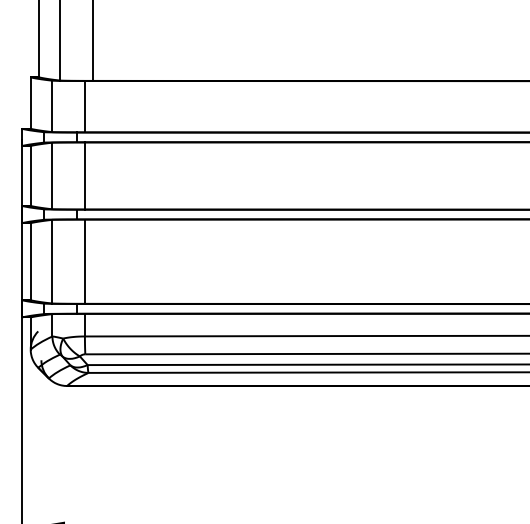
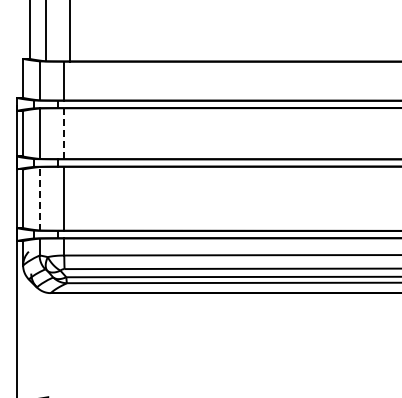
line: (85, 175) -> (64, 133), solid -> dashed
line: (52, 261) -> (39, 198), solid -> dashed

